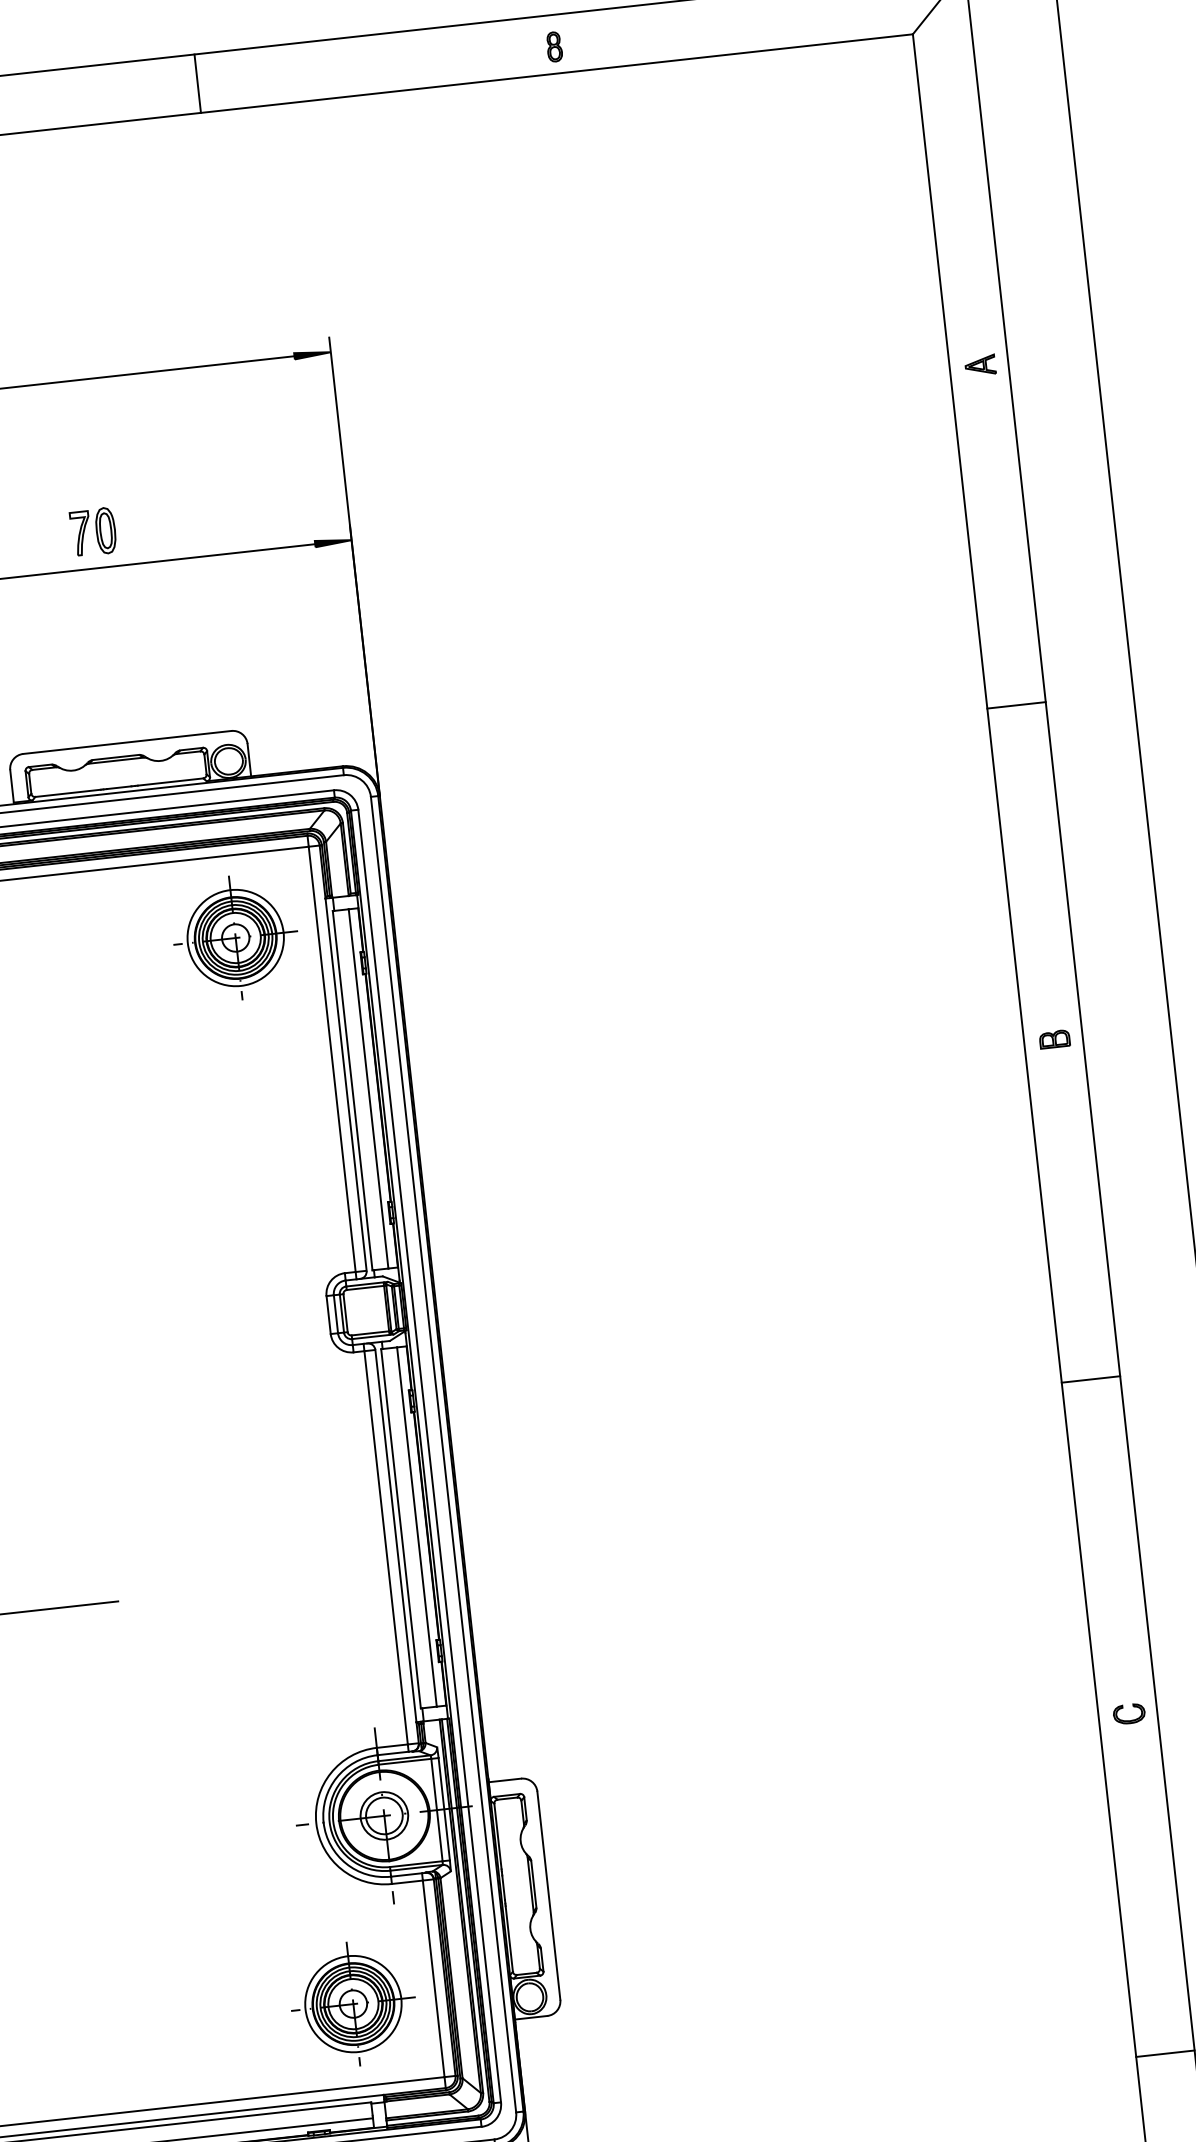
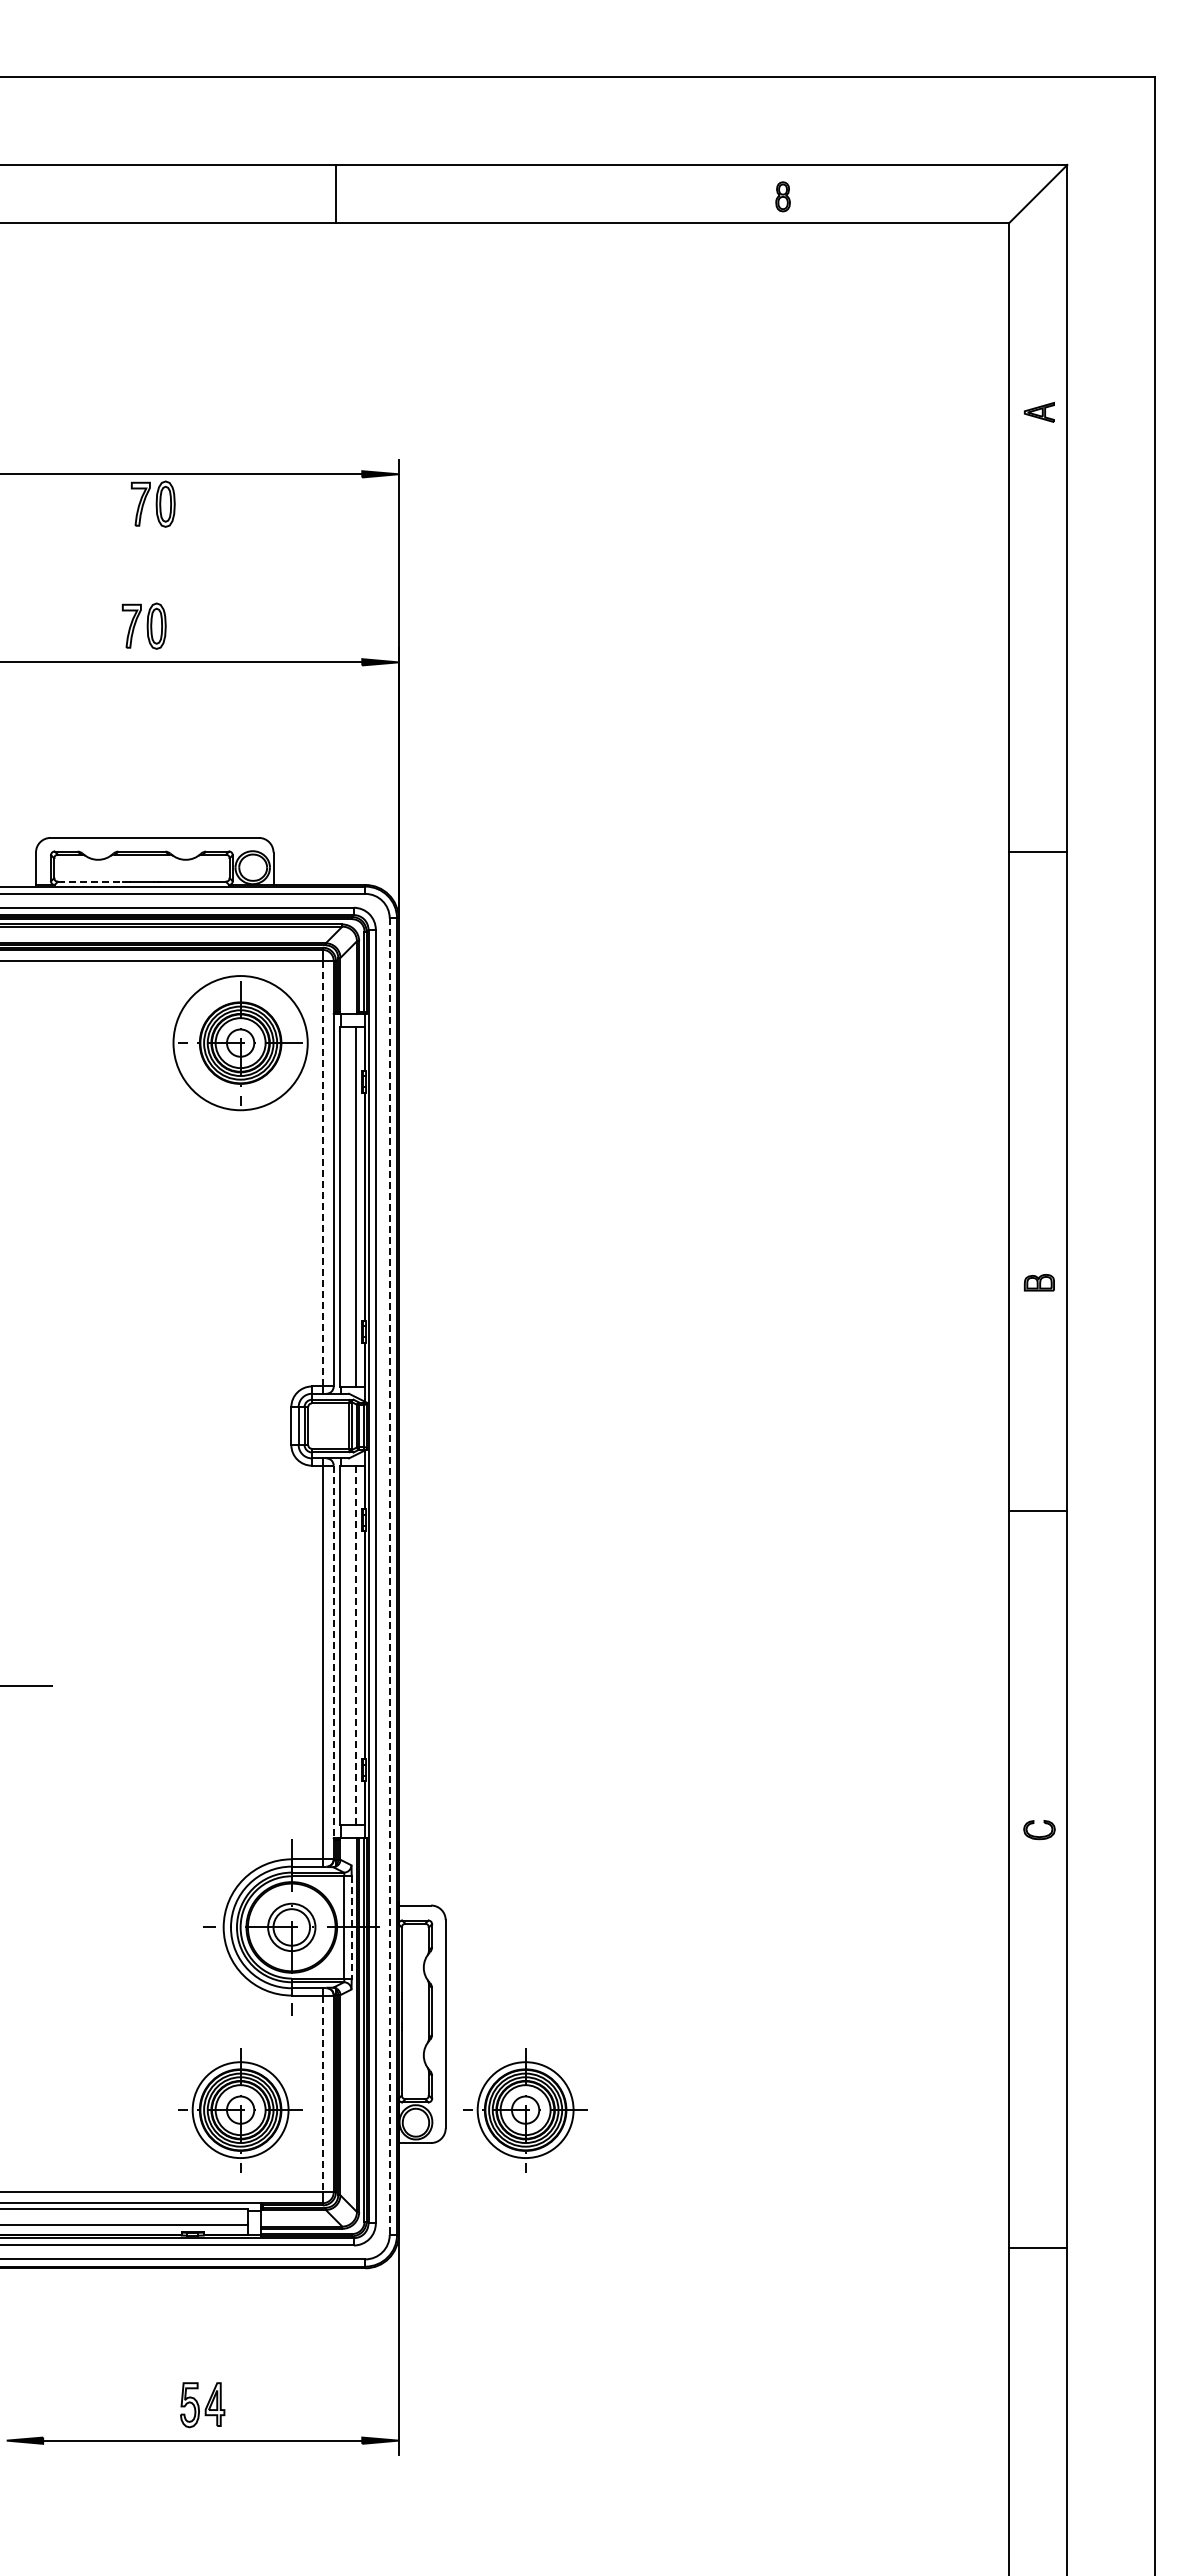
part: (553, 46) -> (782, 196), moved
line: (197, 82) -> (336, 193), moved
part: (979, 364) -> (1038, 411), moved
part: (88, 408) -> (152, 503), added
line: (1015, 705) -> (1037, 852), moved
line: (67, 793) -> (90, 881), solid -> dashed
circle: (235, 938) -> (240, 1043), size x1.4
part: (1053, 1039) -> (1038, 1282), moved
line: (331, 1059) -> (322, 1173), solid -> dashed
line: (1090, 1379) -> (1037, 1510), moved
line: (443, 1455) -> (389, 1577), solid -> dashed
line: (416, 1527) -> (355, 1645), solid -> dashed
line: (395, 1536) -> (333, 1652), solid -> dashed
part: (1129, 1714) -> (1039, 1830), moved
line: (444, 1809) -> (351, 1927), solid -> dashed
part: (638, 1973) -> (525, 2110), added
line: (433, 1979) -> (322, 2094), solid -> dashed

